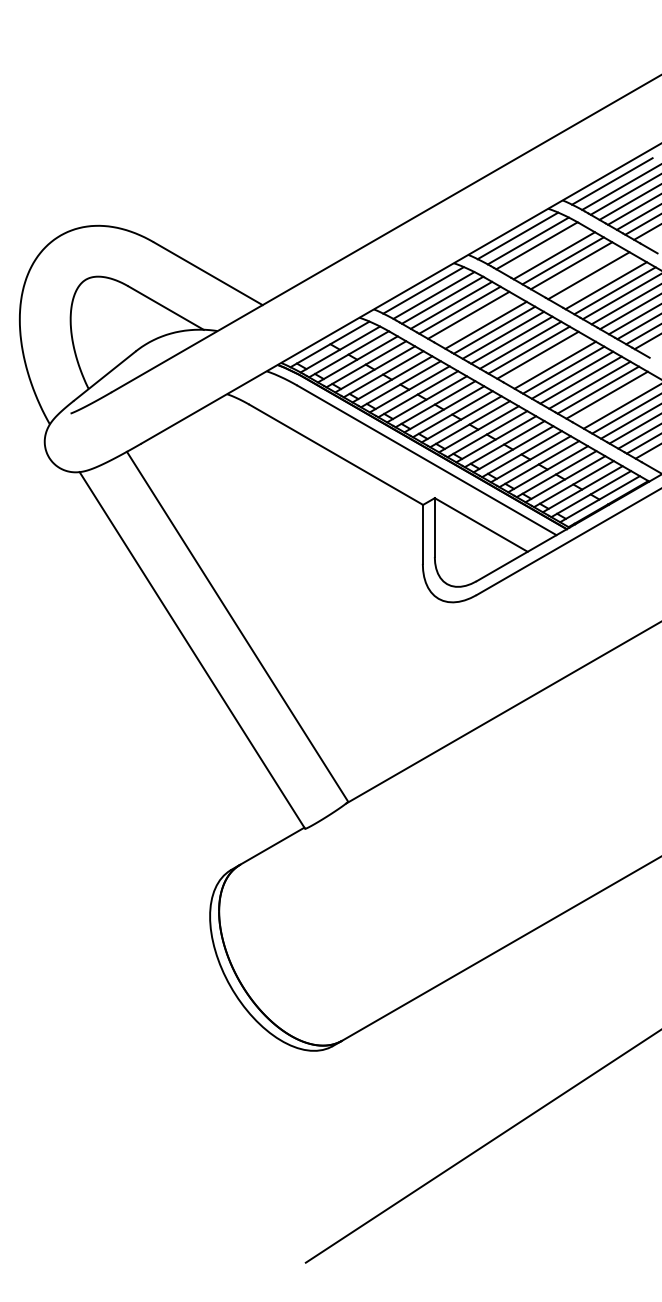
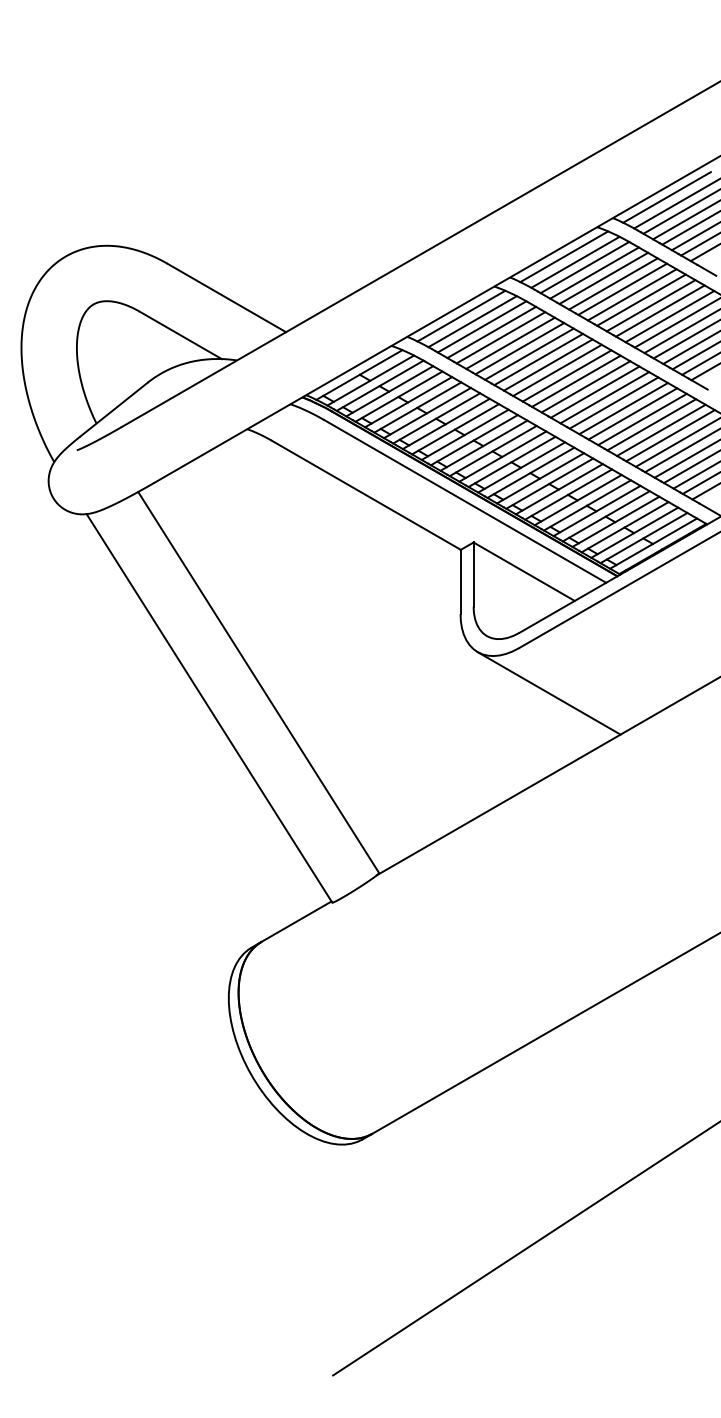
line: (545, 250) -> (594, 272), added
line: (579, 270) -> (631, 294), added
line: (597, 280) -> (650, 305), added
line: (476, 320) -> (519, 348), added
line: (545, 359) -> (594, 391), added
line: (615, 399) -> (670, 435), added
line: (503, 636) -> (548, 693), added

